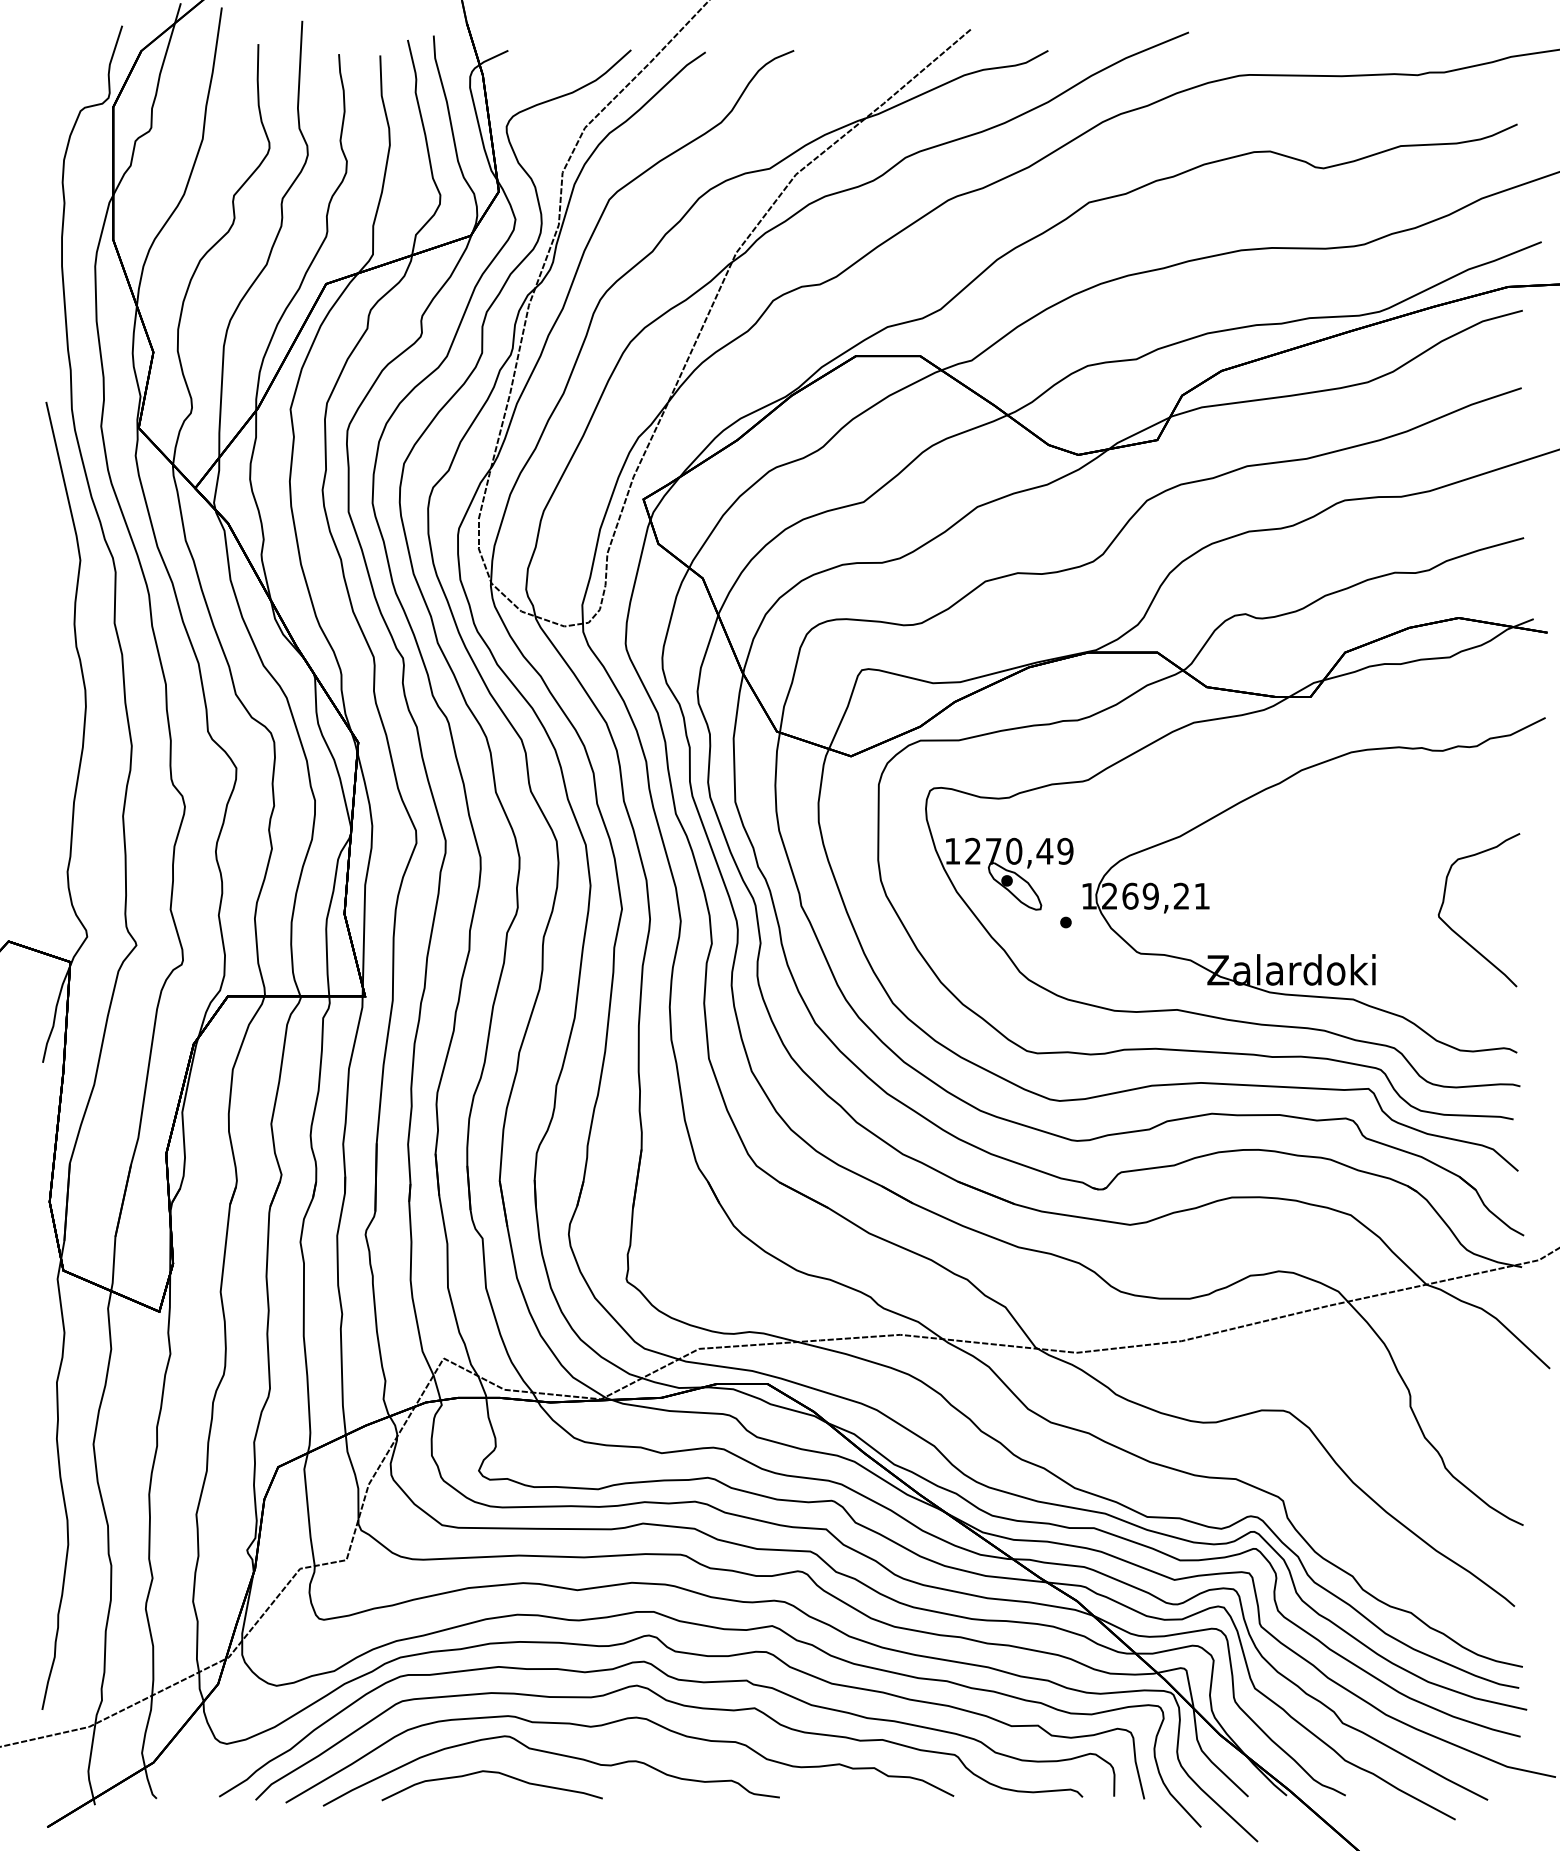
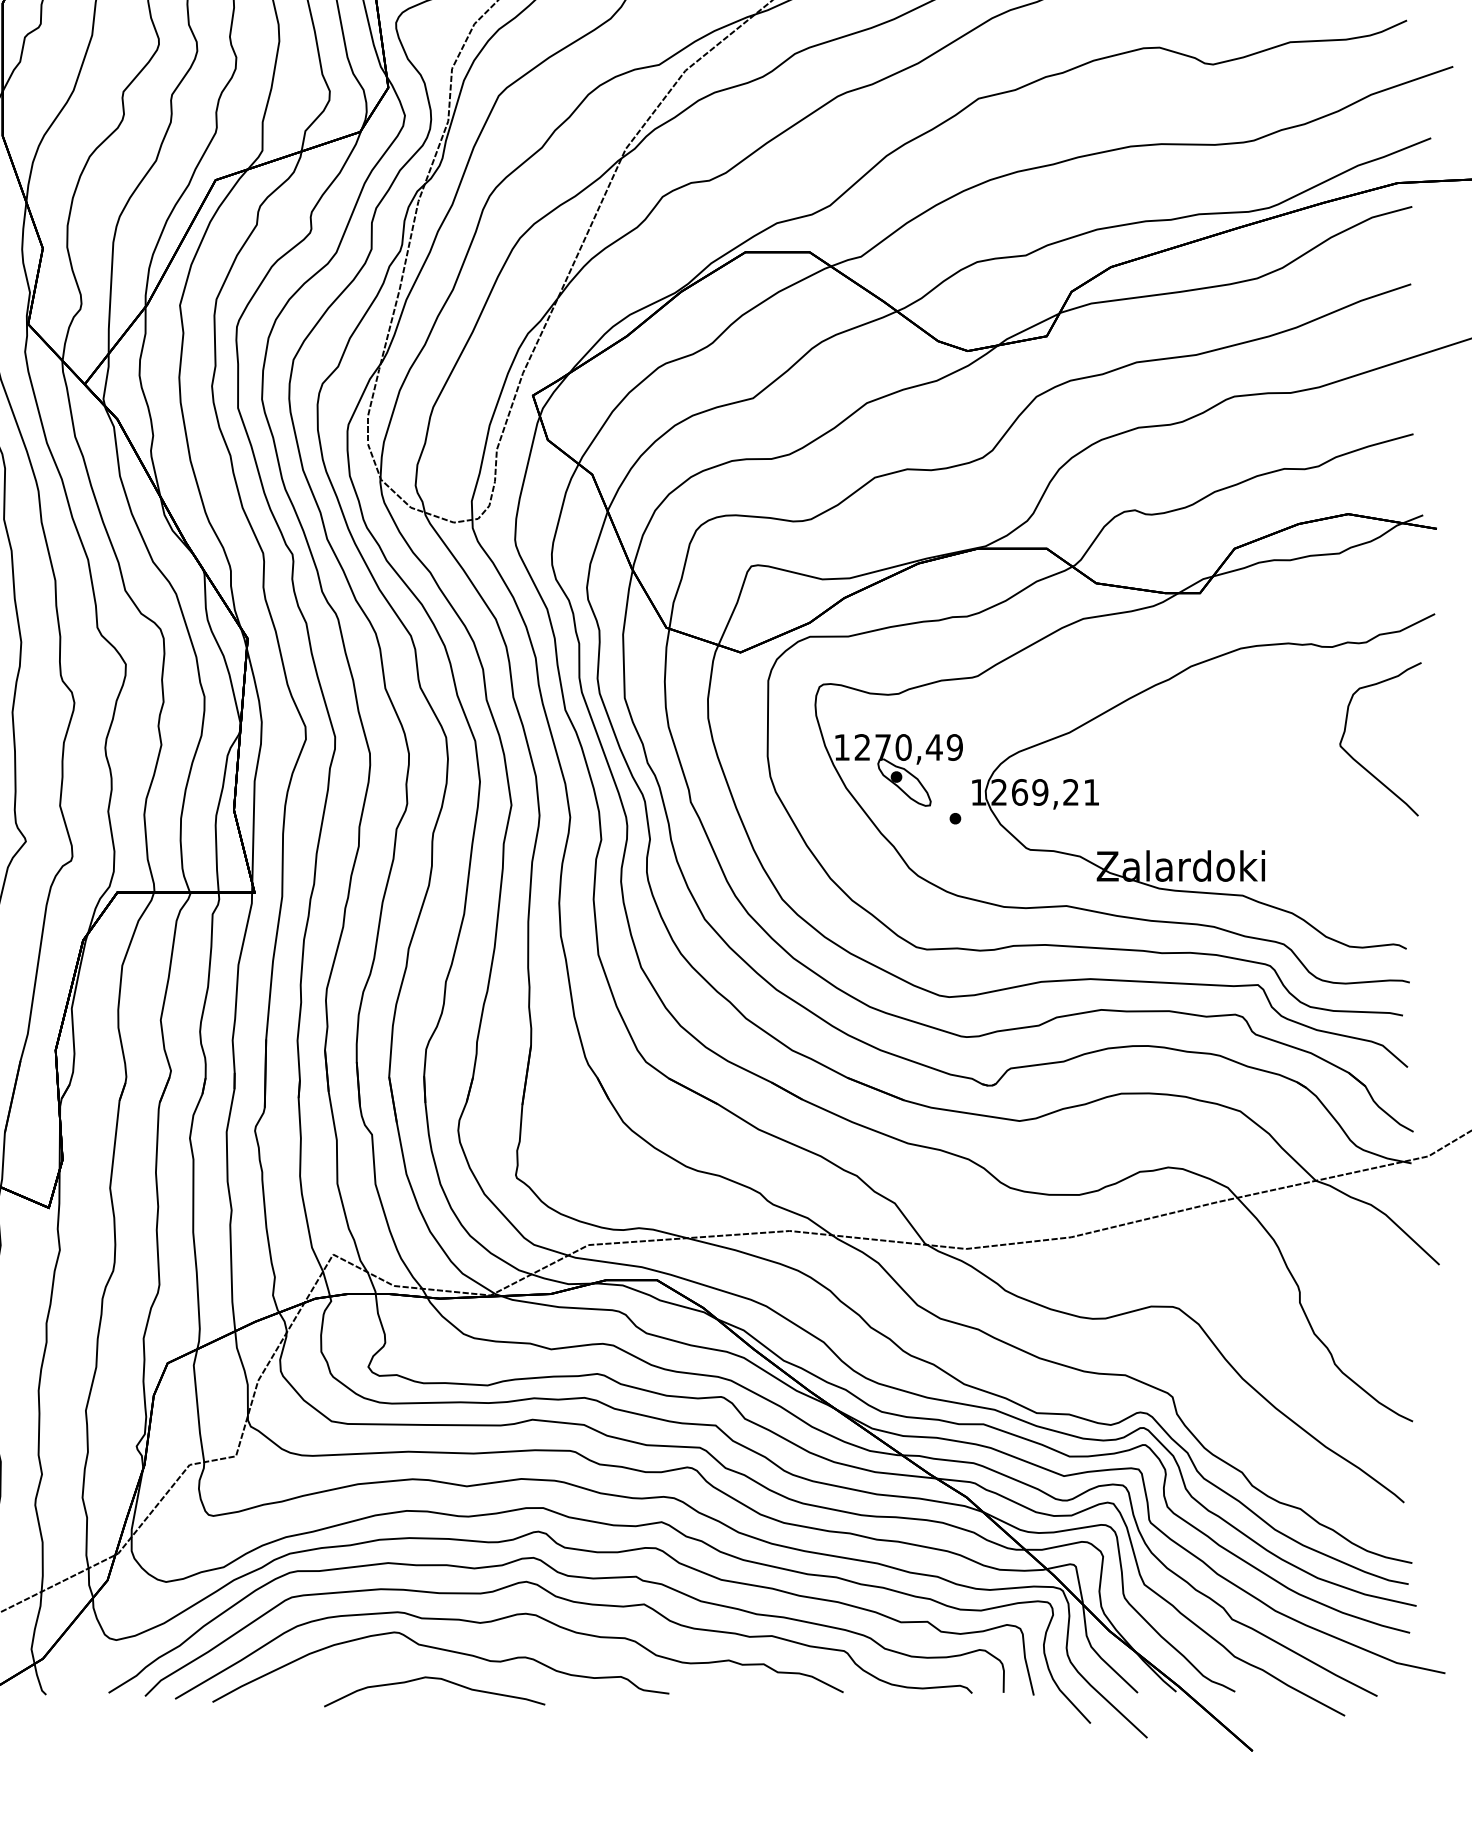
curve: (1459, 934) -> (1360, 763), moved
curve: (493, 1773) -> (435, 1679), moved

